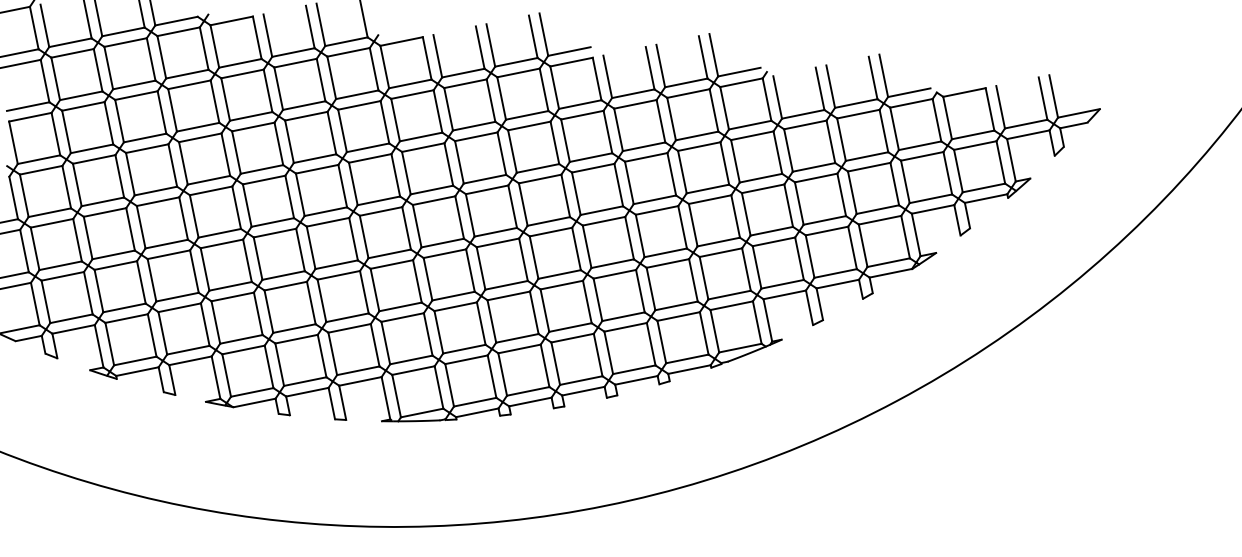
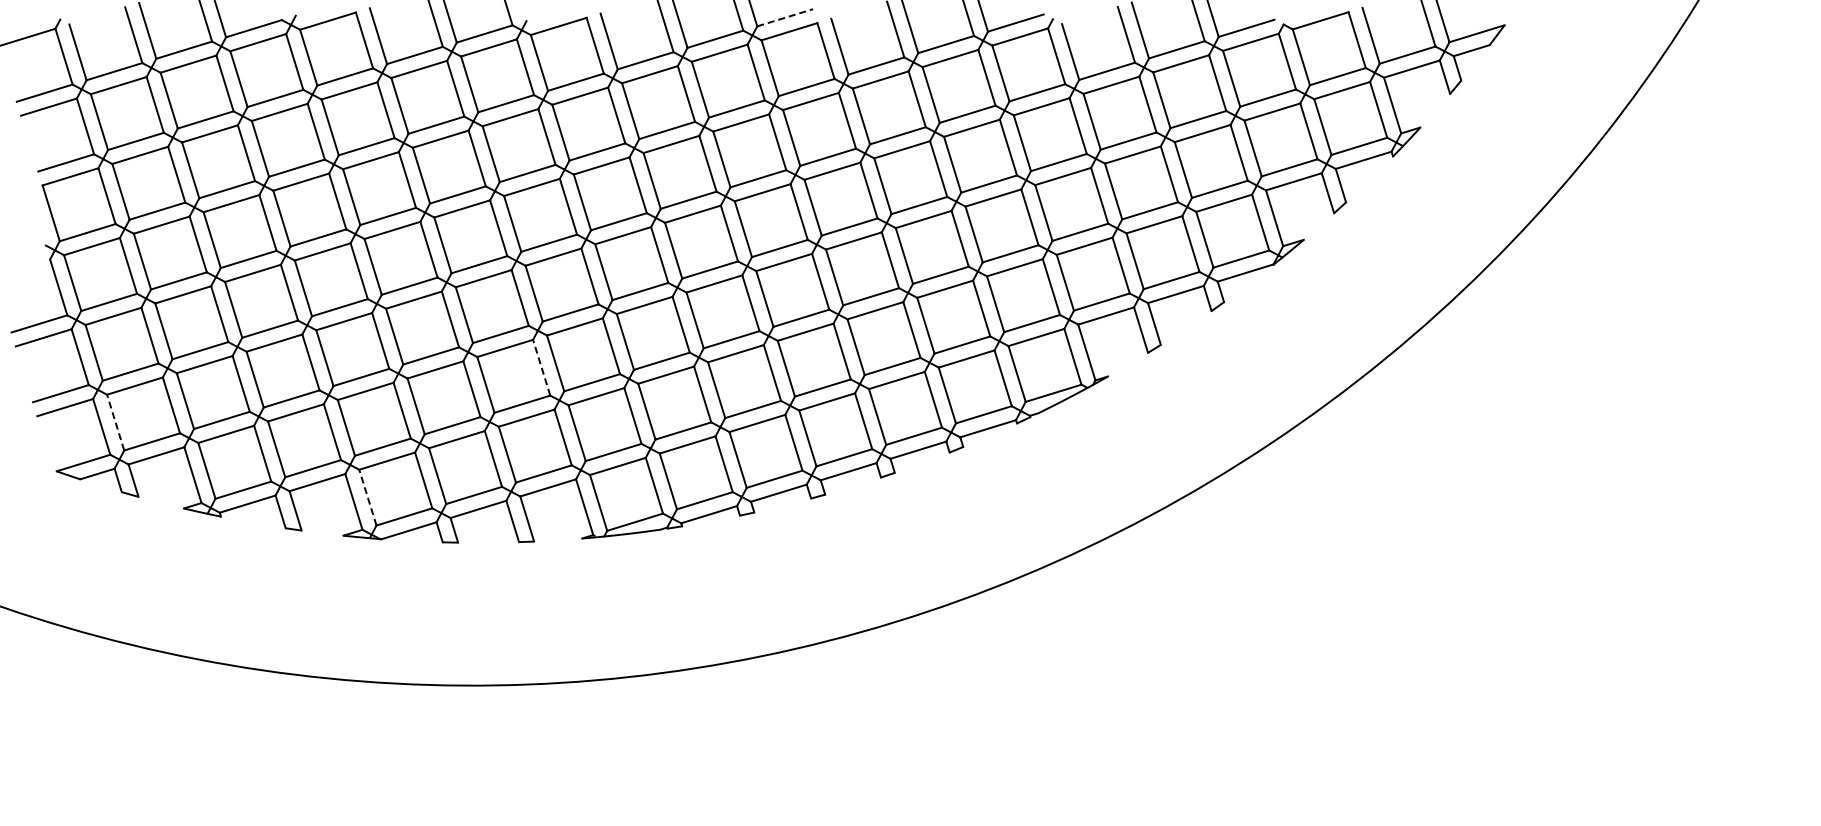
line: (569, 51) -> (785, 17), solid -> dashed
line: (364, 292) -> (541, 367), solid -> dashed
line: (45, 301) -> (115, 422), solid -> dashed
line: (226, 375) -> (367, 497), solid -> dashed

